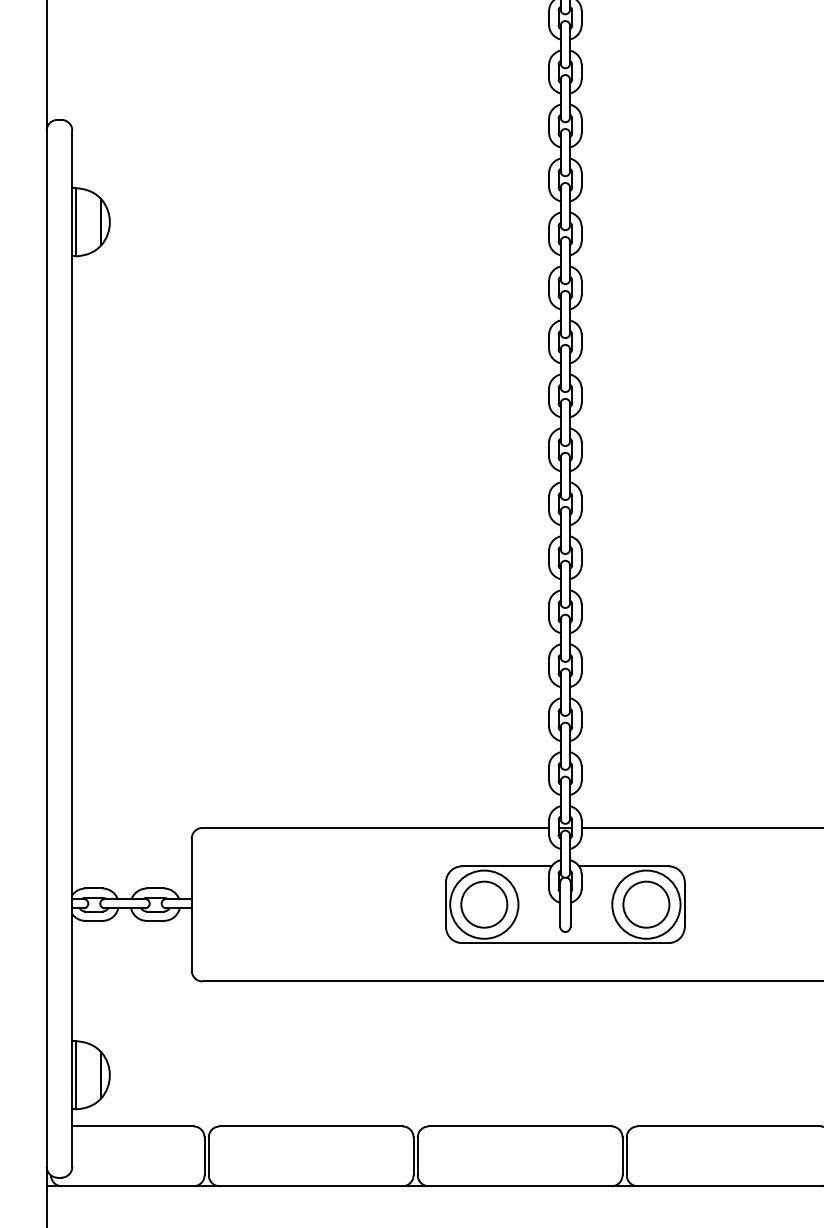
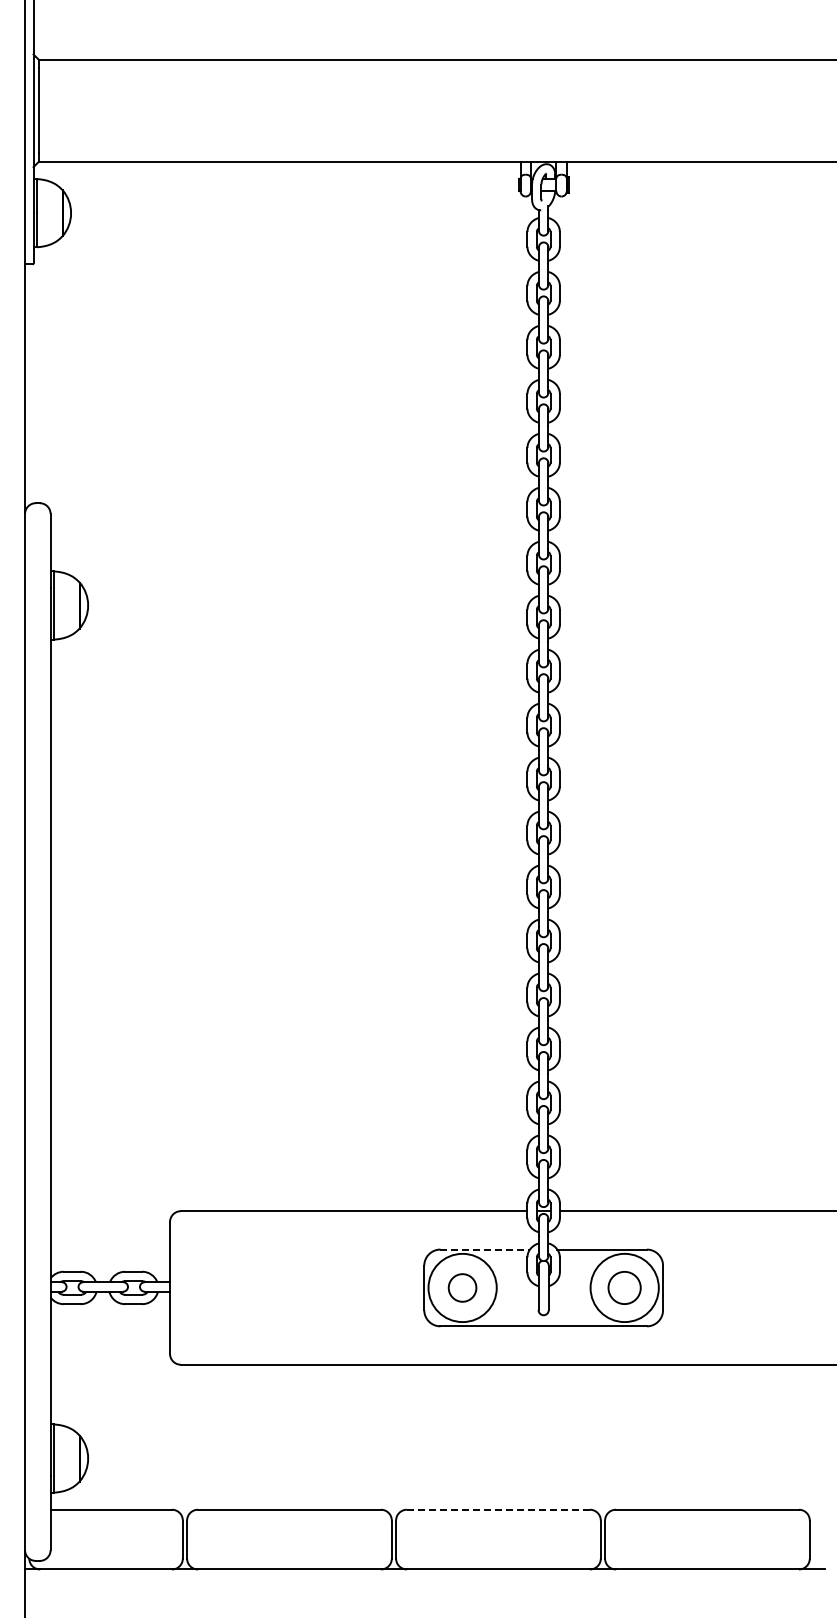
line: (507, 866) -> (485, 1249), solid -> dashed
circle: (484, 904) -> (462, 1287), size x0.6
circle: (646, 904) -> (624, 1287), size x0.7
line: (520, 1126) -> (498, 1509), solid -> dashed

